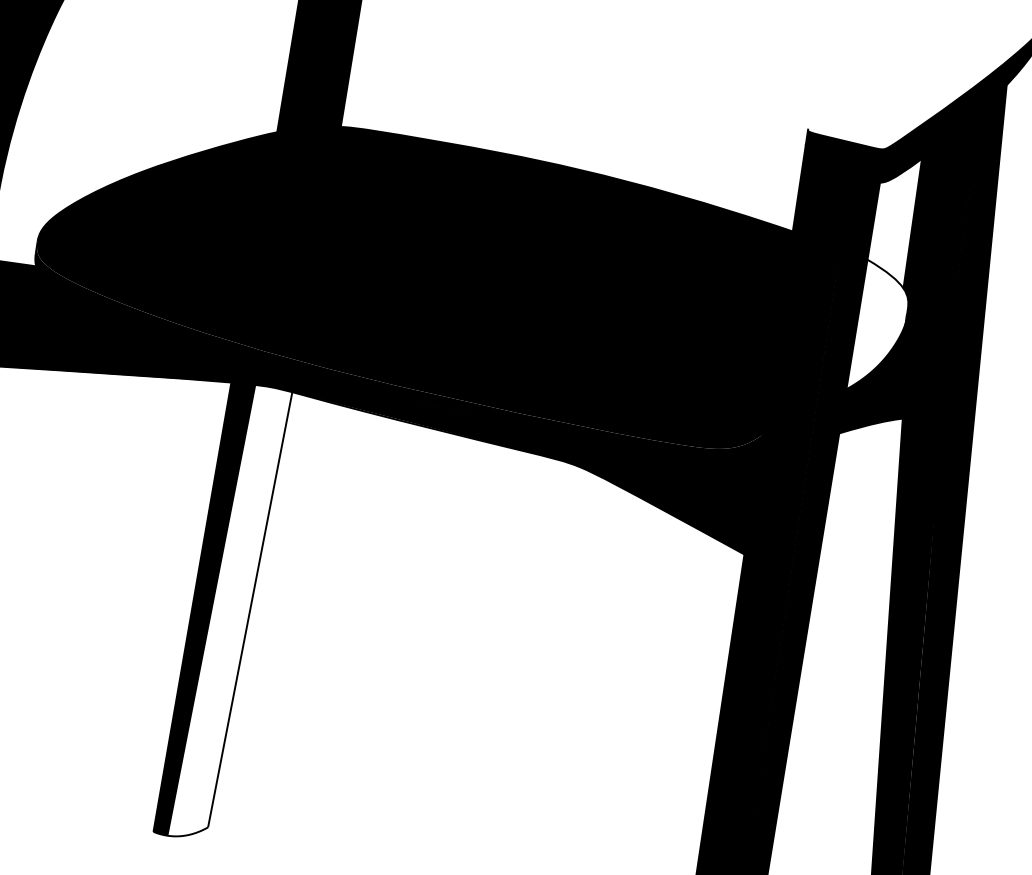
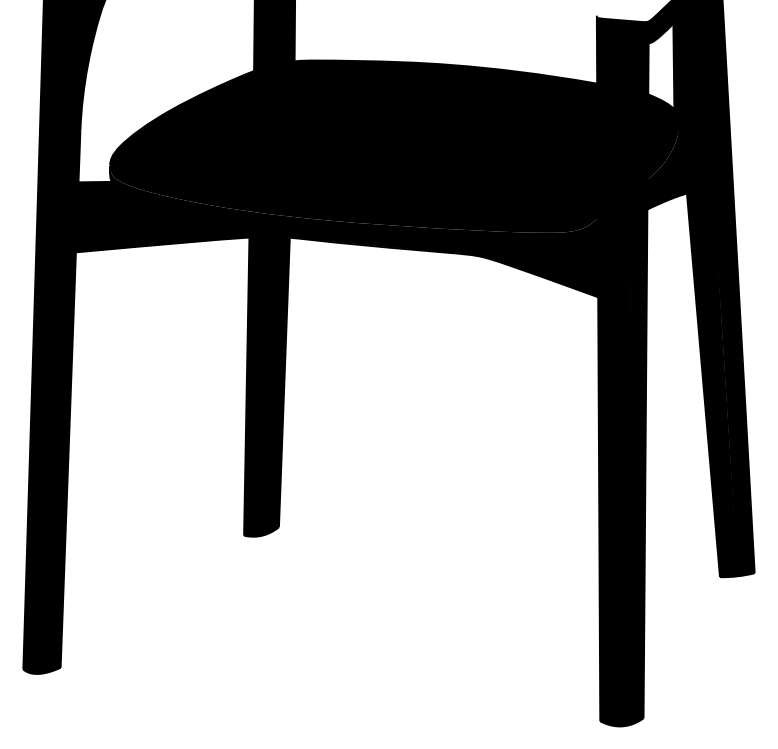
fill: (880, 326) -> (663, 136), added
fill: (229, 612) -> (271, 386), added

